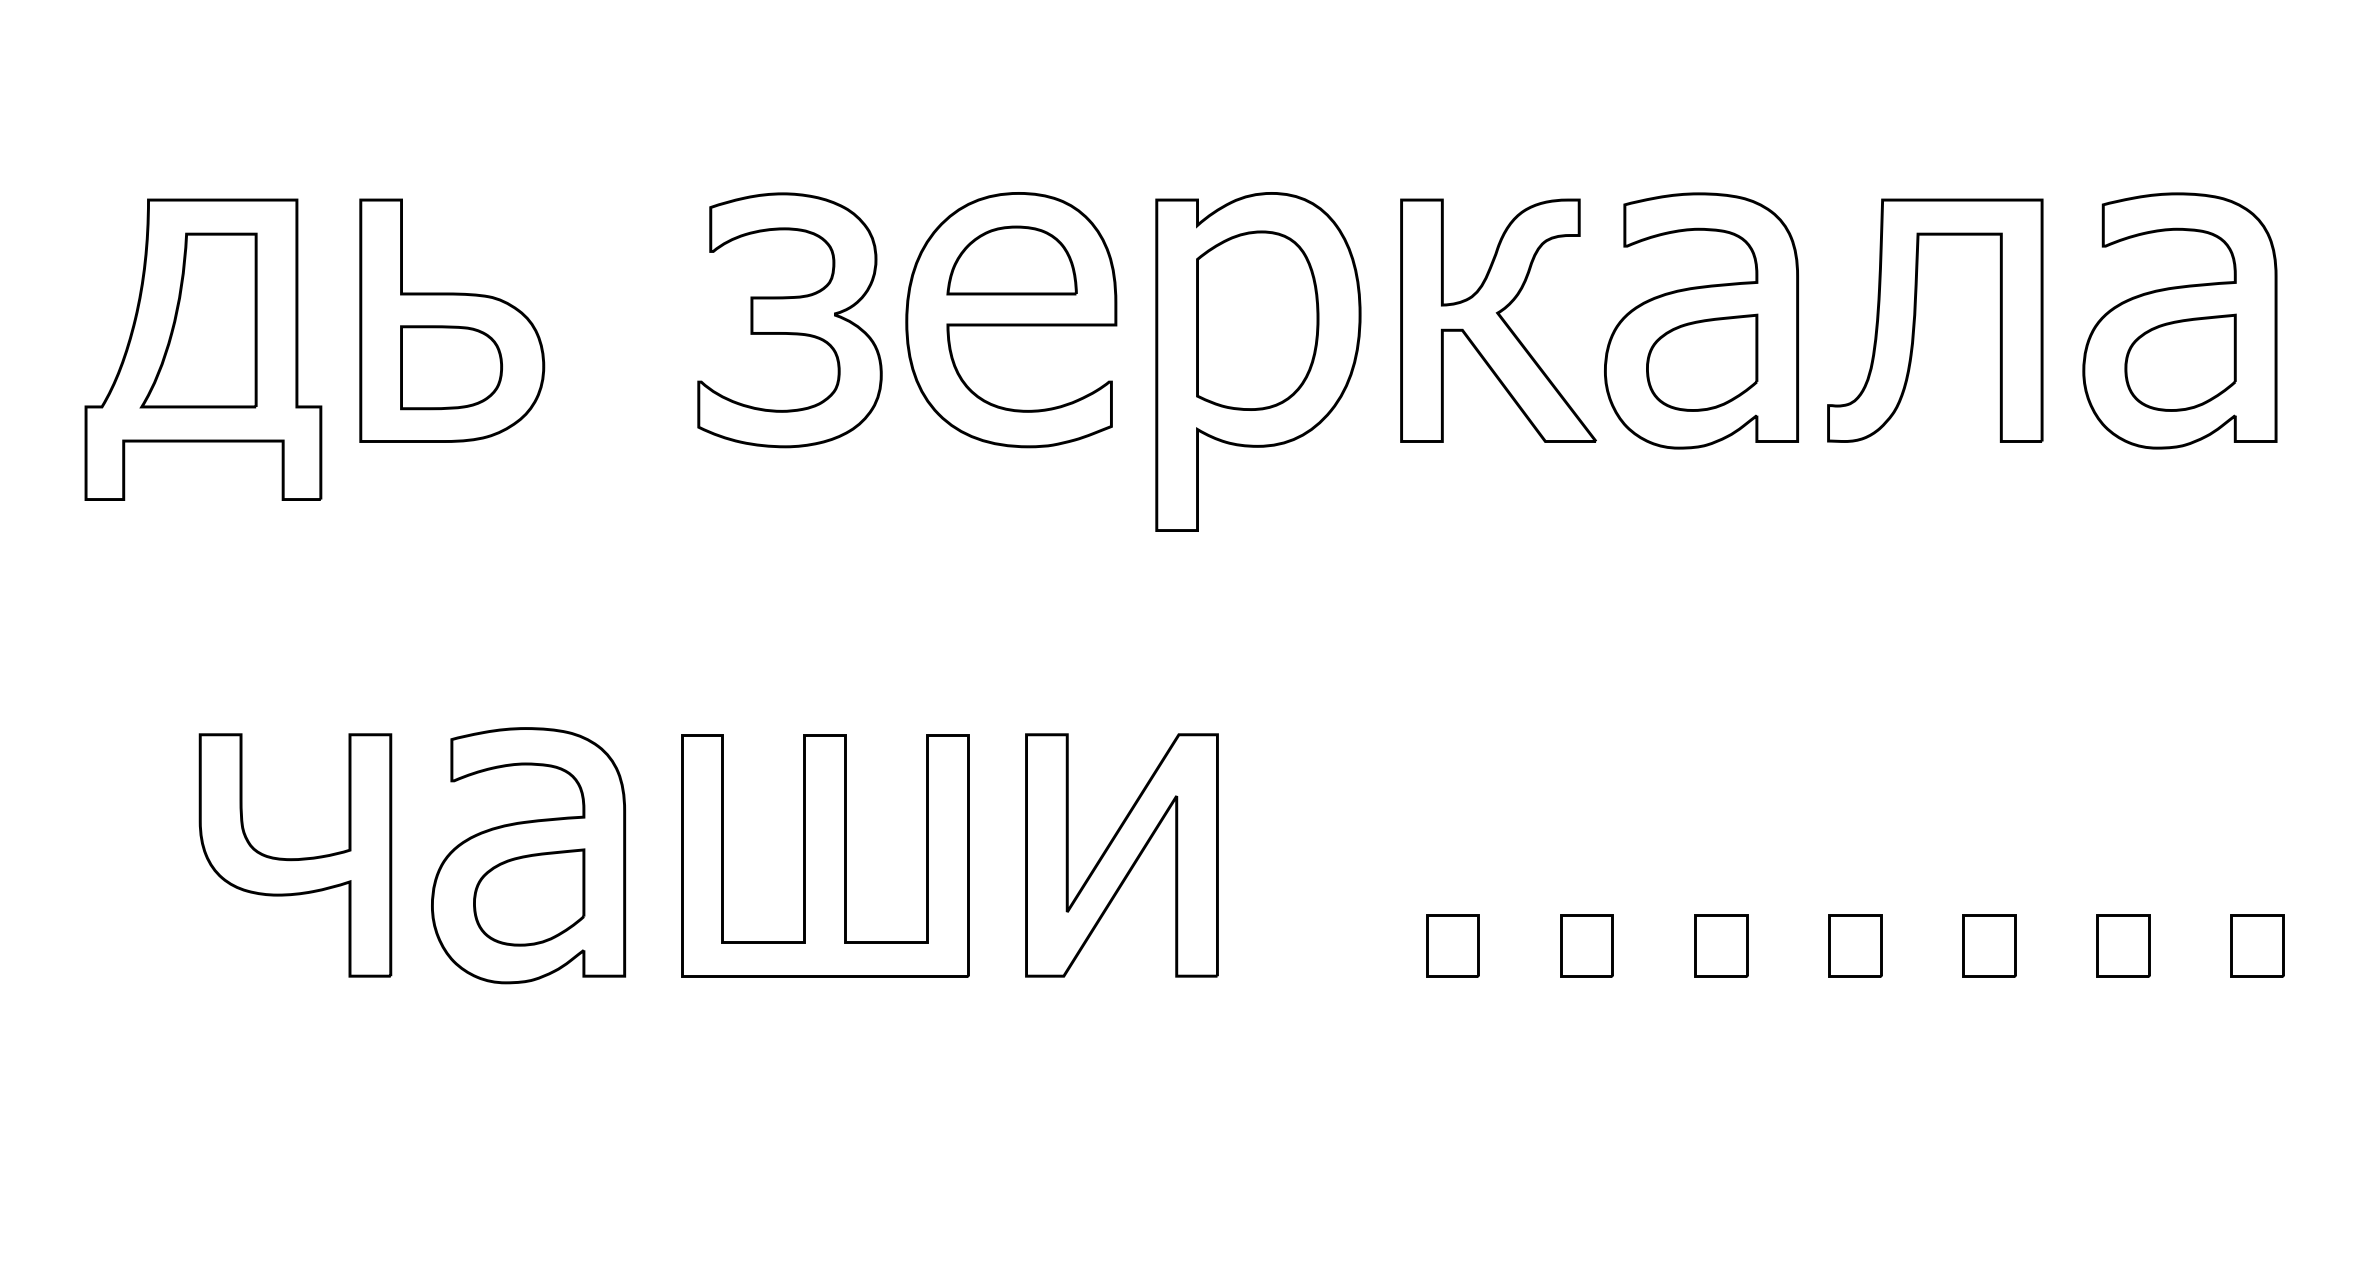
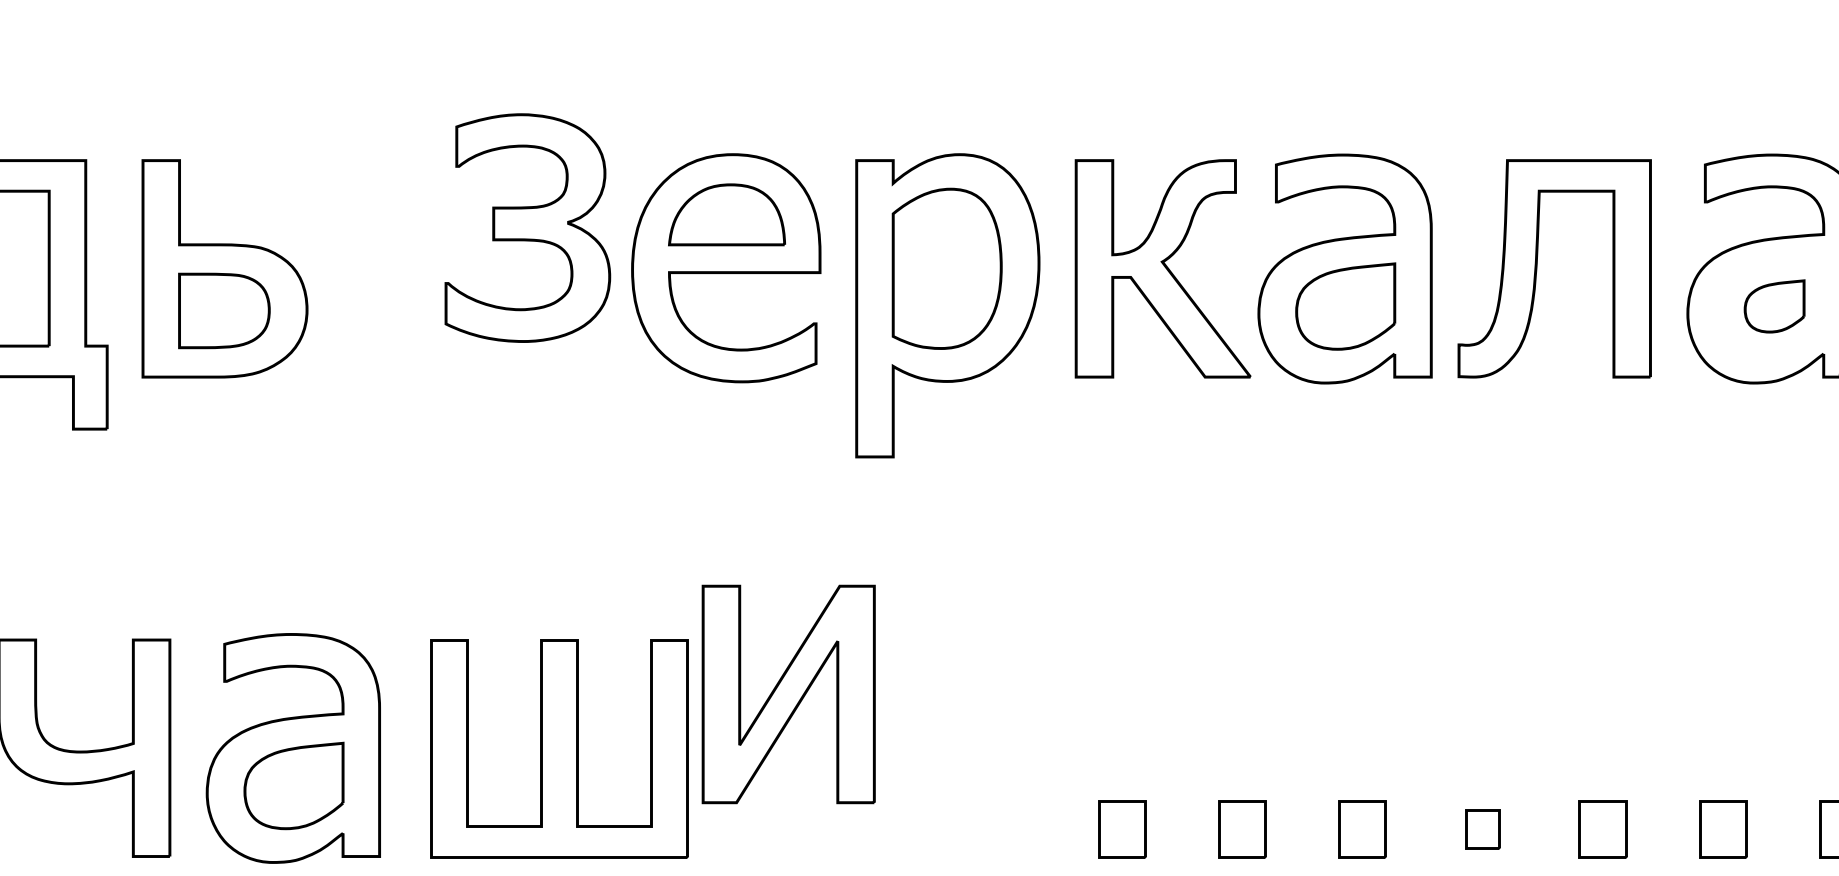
part: (789, 320) -> (527, 228), moved
part: (2180, 362) -> (1774, 306), size x0.6
part: (1121, 855) -> (788, 694), moved
part: (1855, 945) -> (1483, 828), size x0.7

